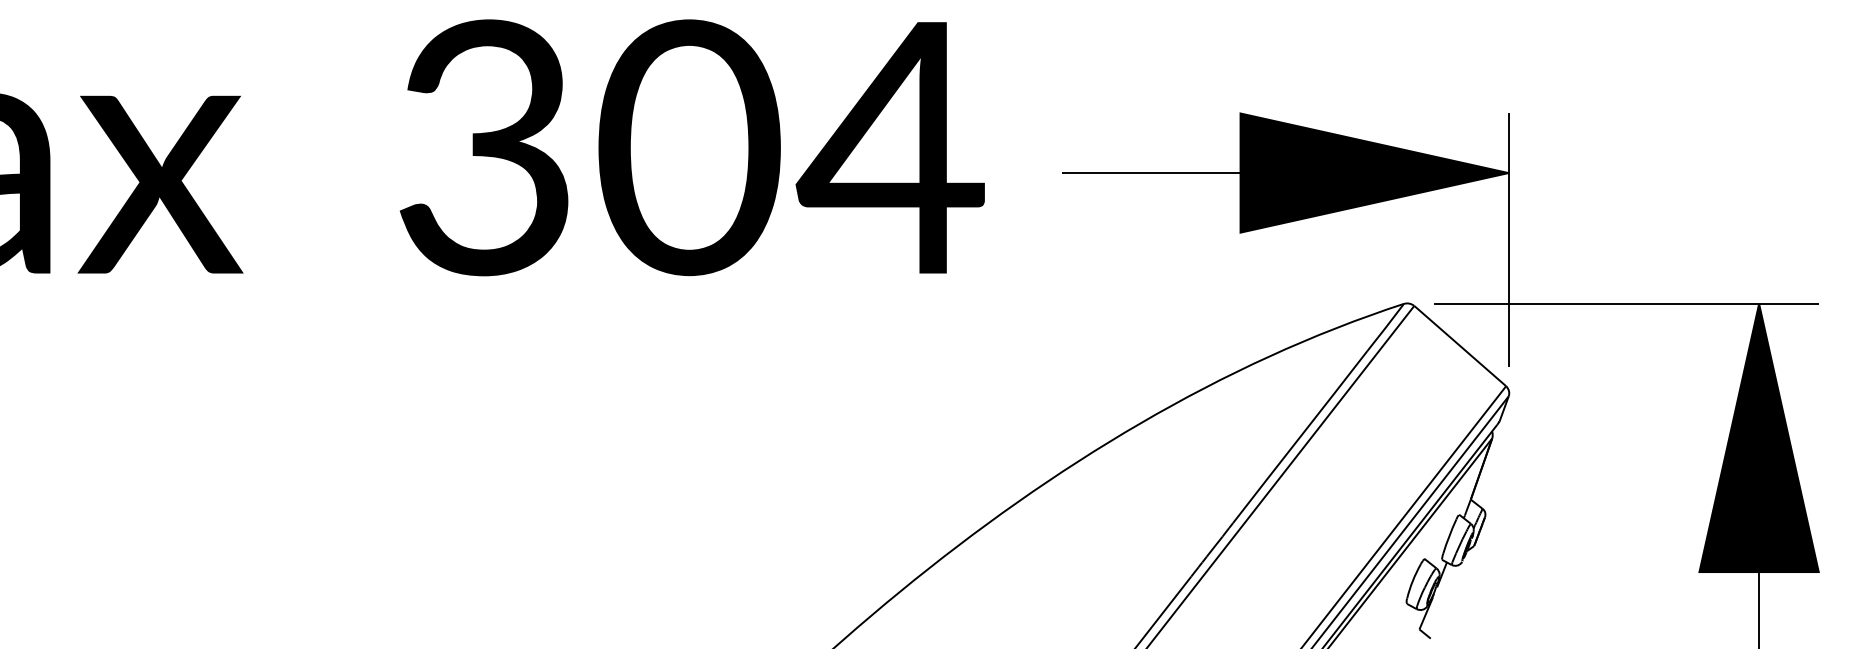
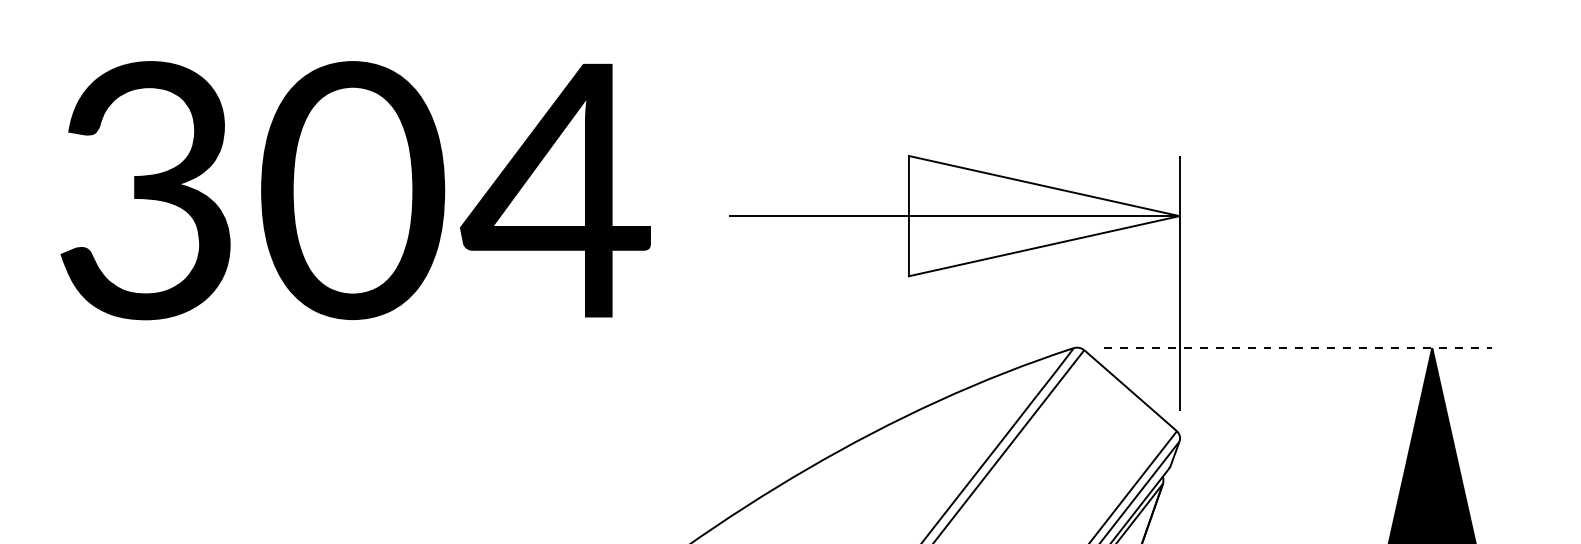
fill: (1374, 172) -> (1044, 215), removed
line: (1626, 303) -> (1298, 347), solid -> dashed

